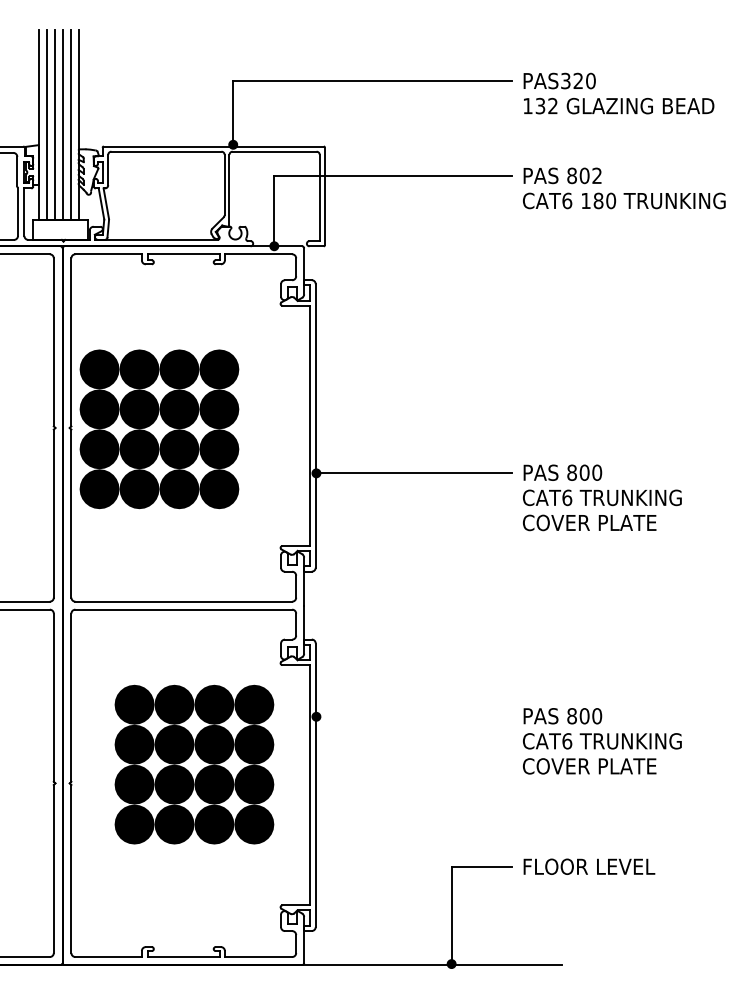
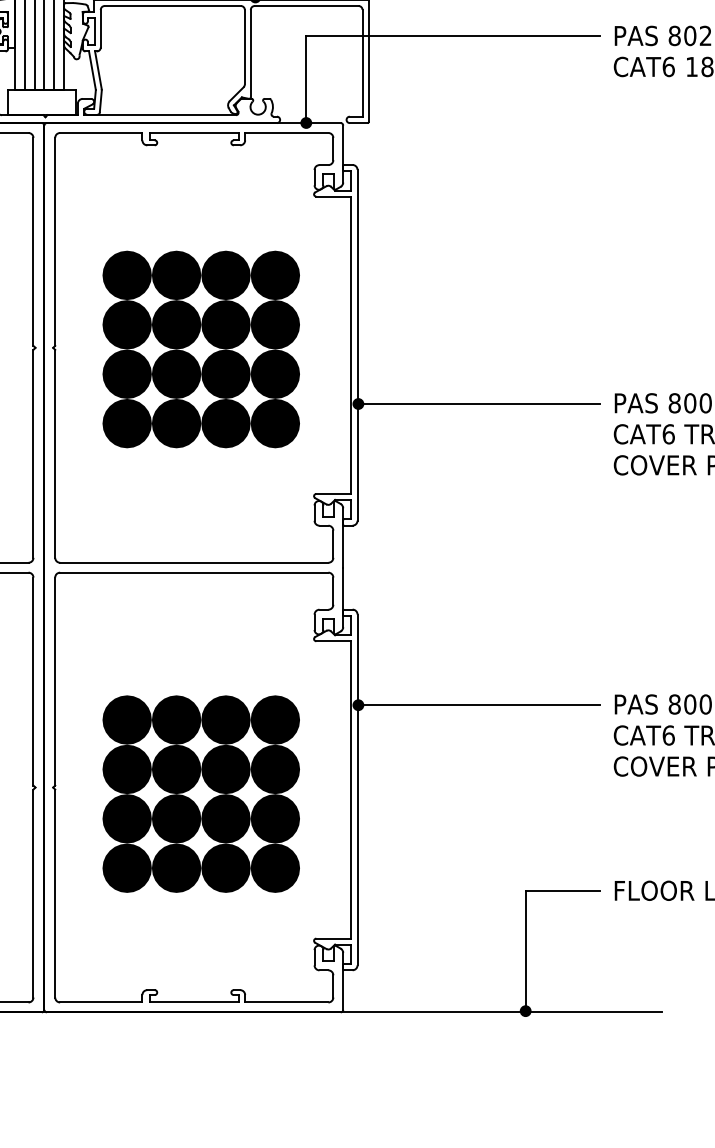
part: (159, 429) -> (201, 349), moved
line: (413, 716) -> (478, 704), added
part: (194, 764) -> (201, 793), moved

